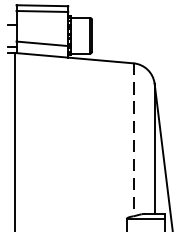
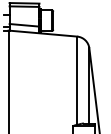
line: (134, 141) -> (77, 81), dashed -> solid

